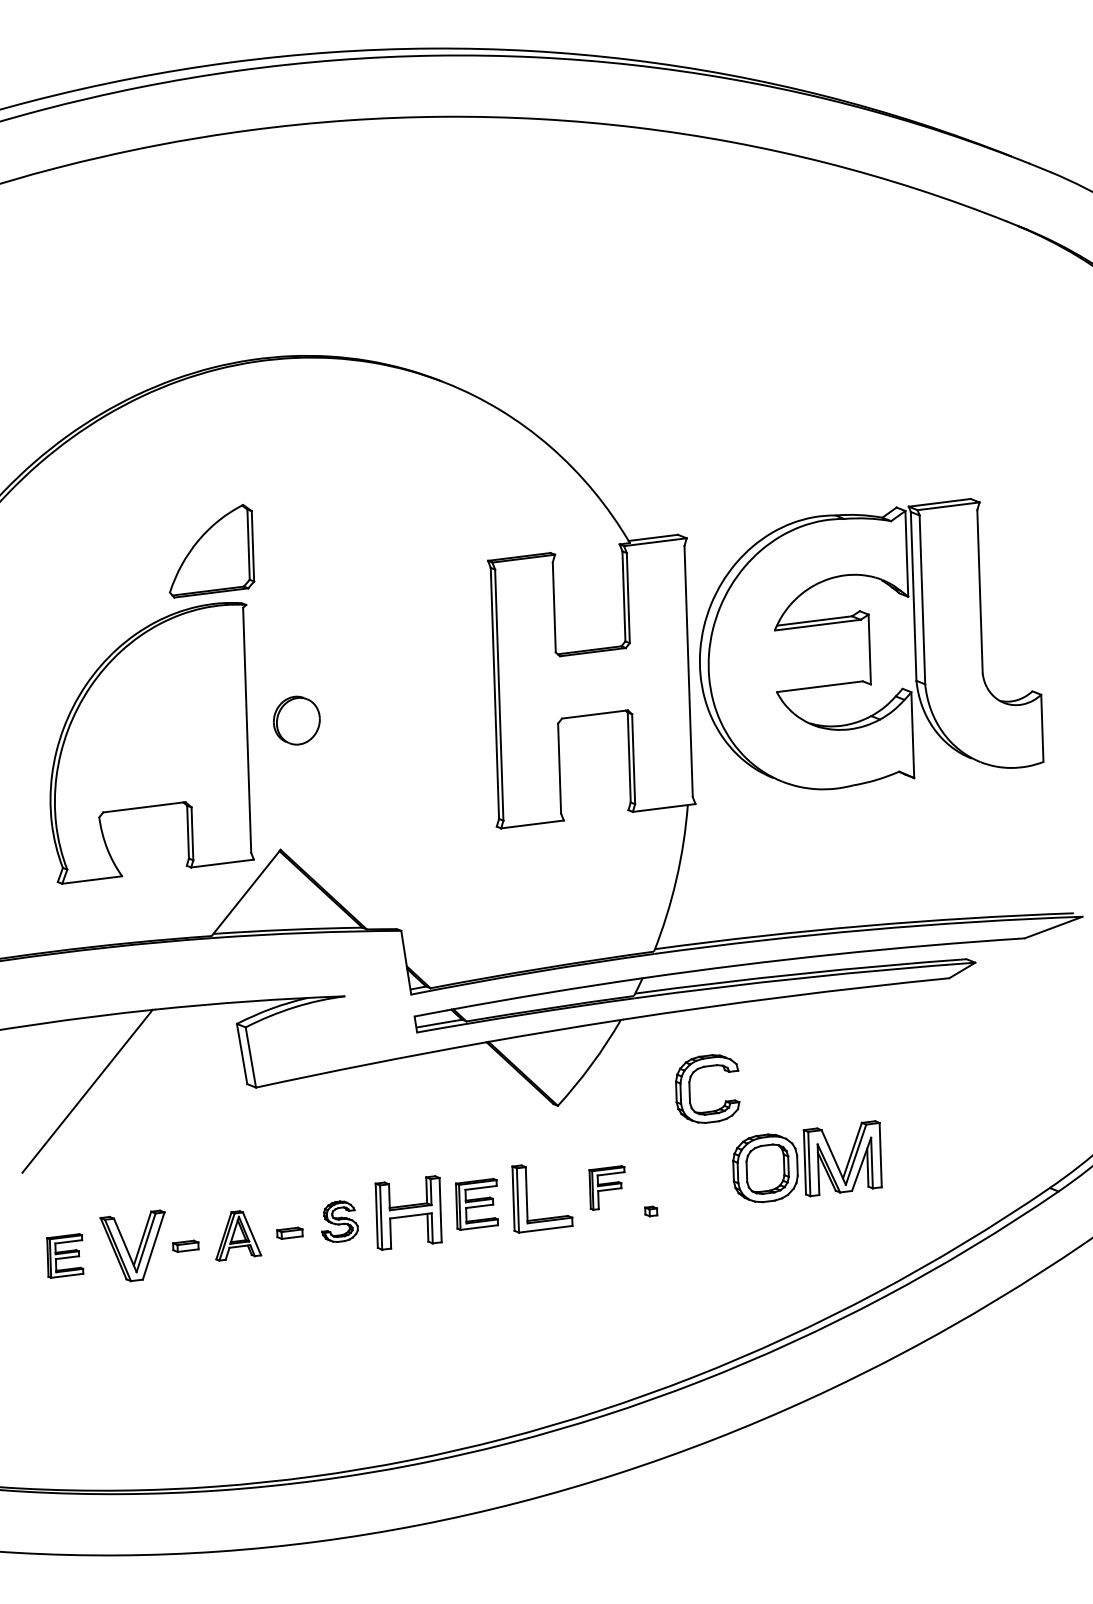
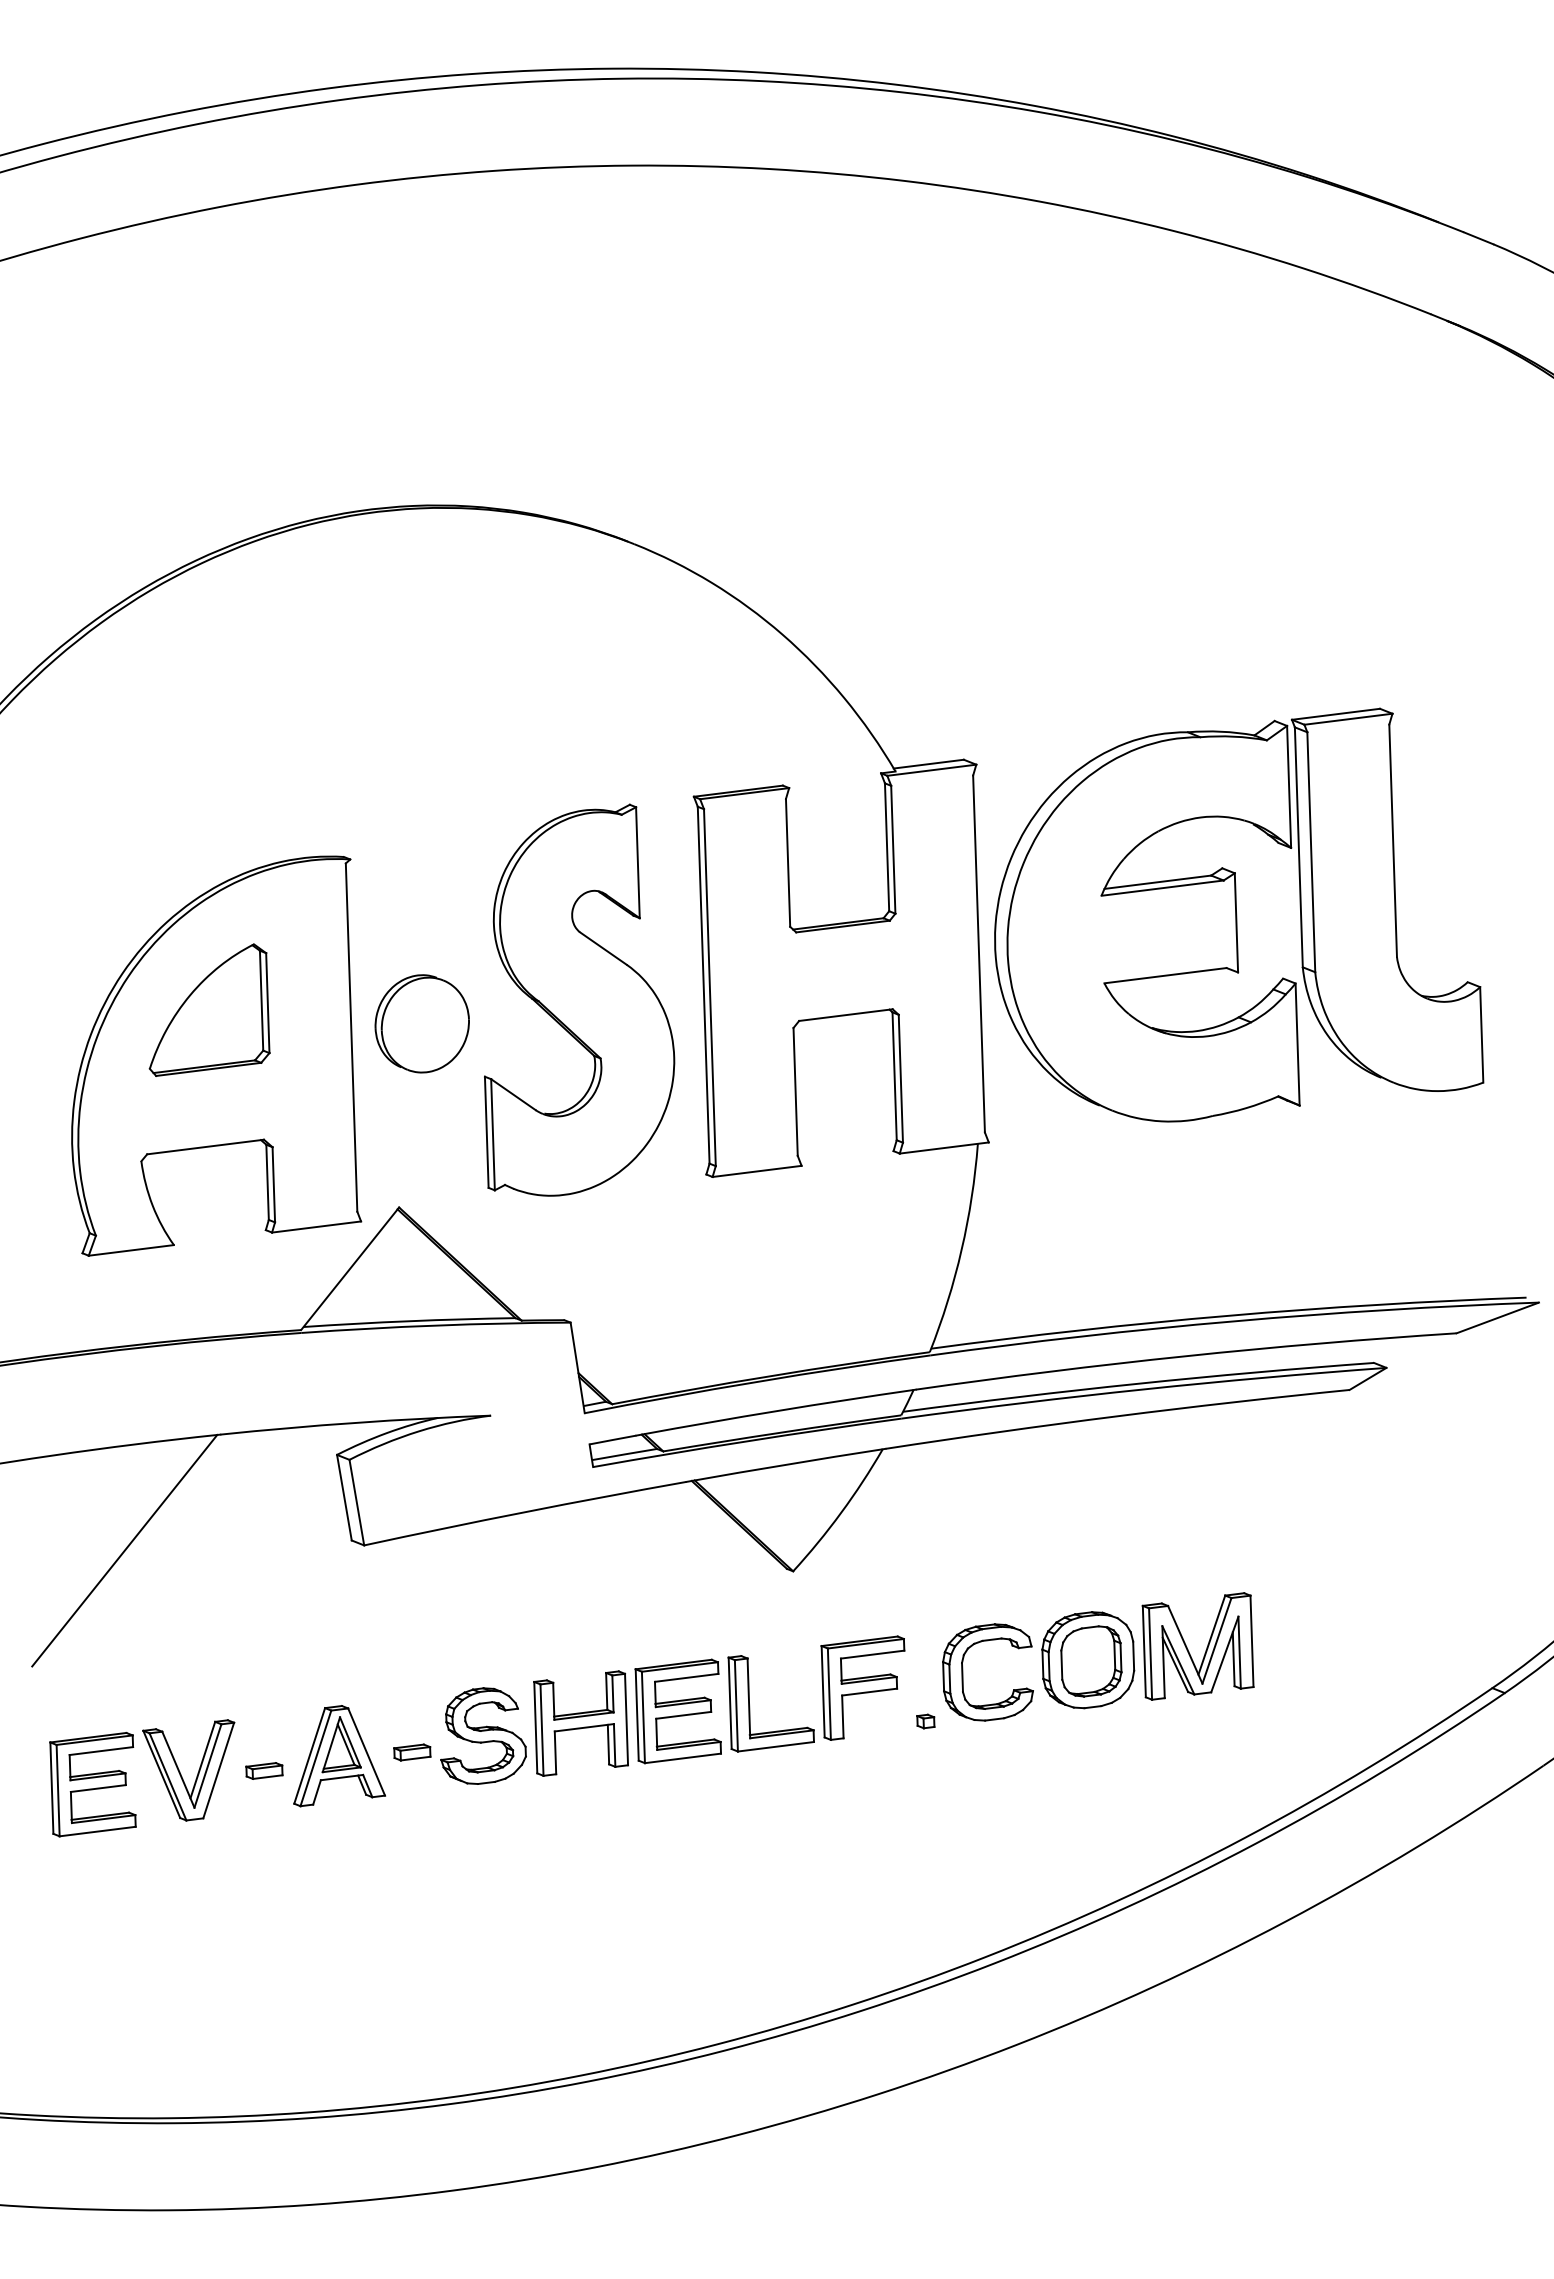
part: (211, 550) -> (209, 1009), moved
part: (407, 703) -> (579, 999), added
part: (296, 720) -> (421, 1023), size x1.43
part: (690, 1089) -> (963, 1672), moved
part: (606, 1187) -> (862, 1687), size x1.67
part: (476, 1204) -> (677, 1711), size x1.43
part: (339, 1221) -> (483, 1735), size x1.67
part: (238, 1236) -> (339, 1756), size x1.43
part: (64, 1255) -> (92, 1784), size x1.67

